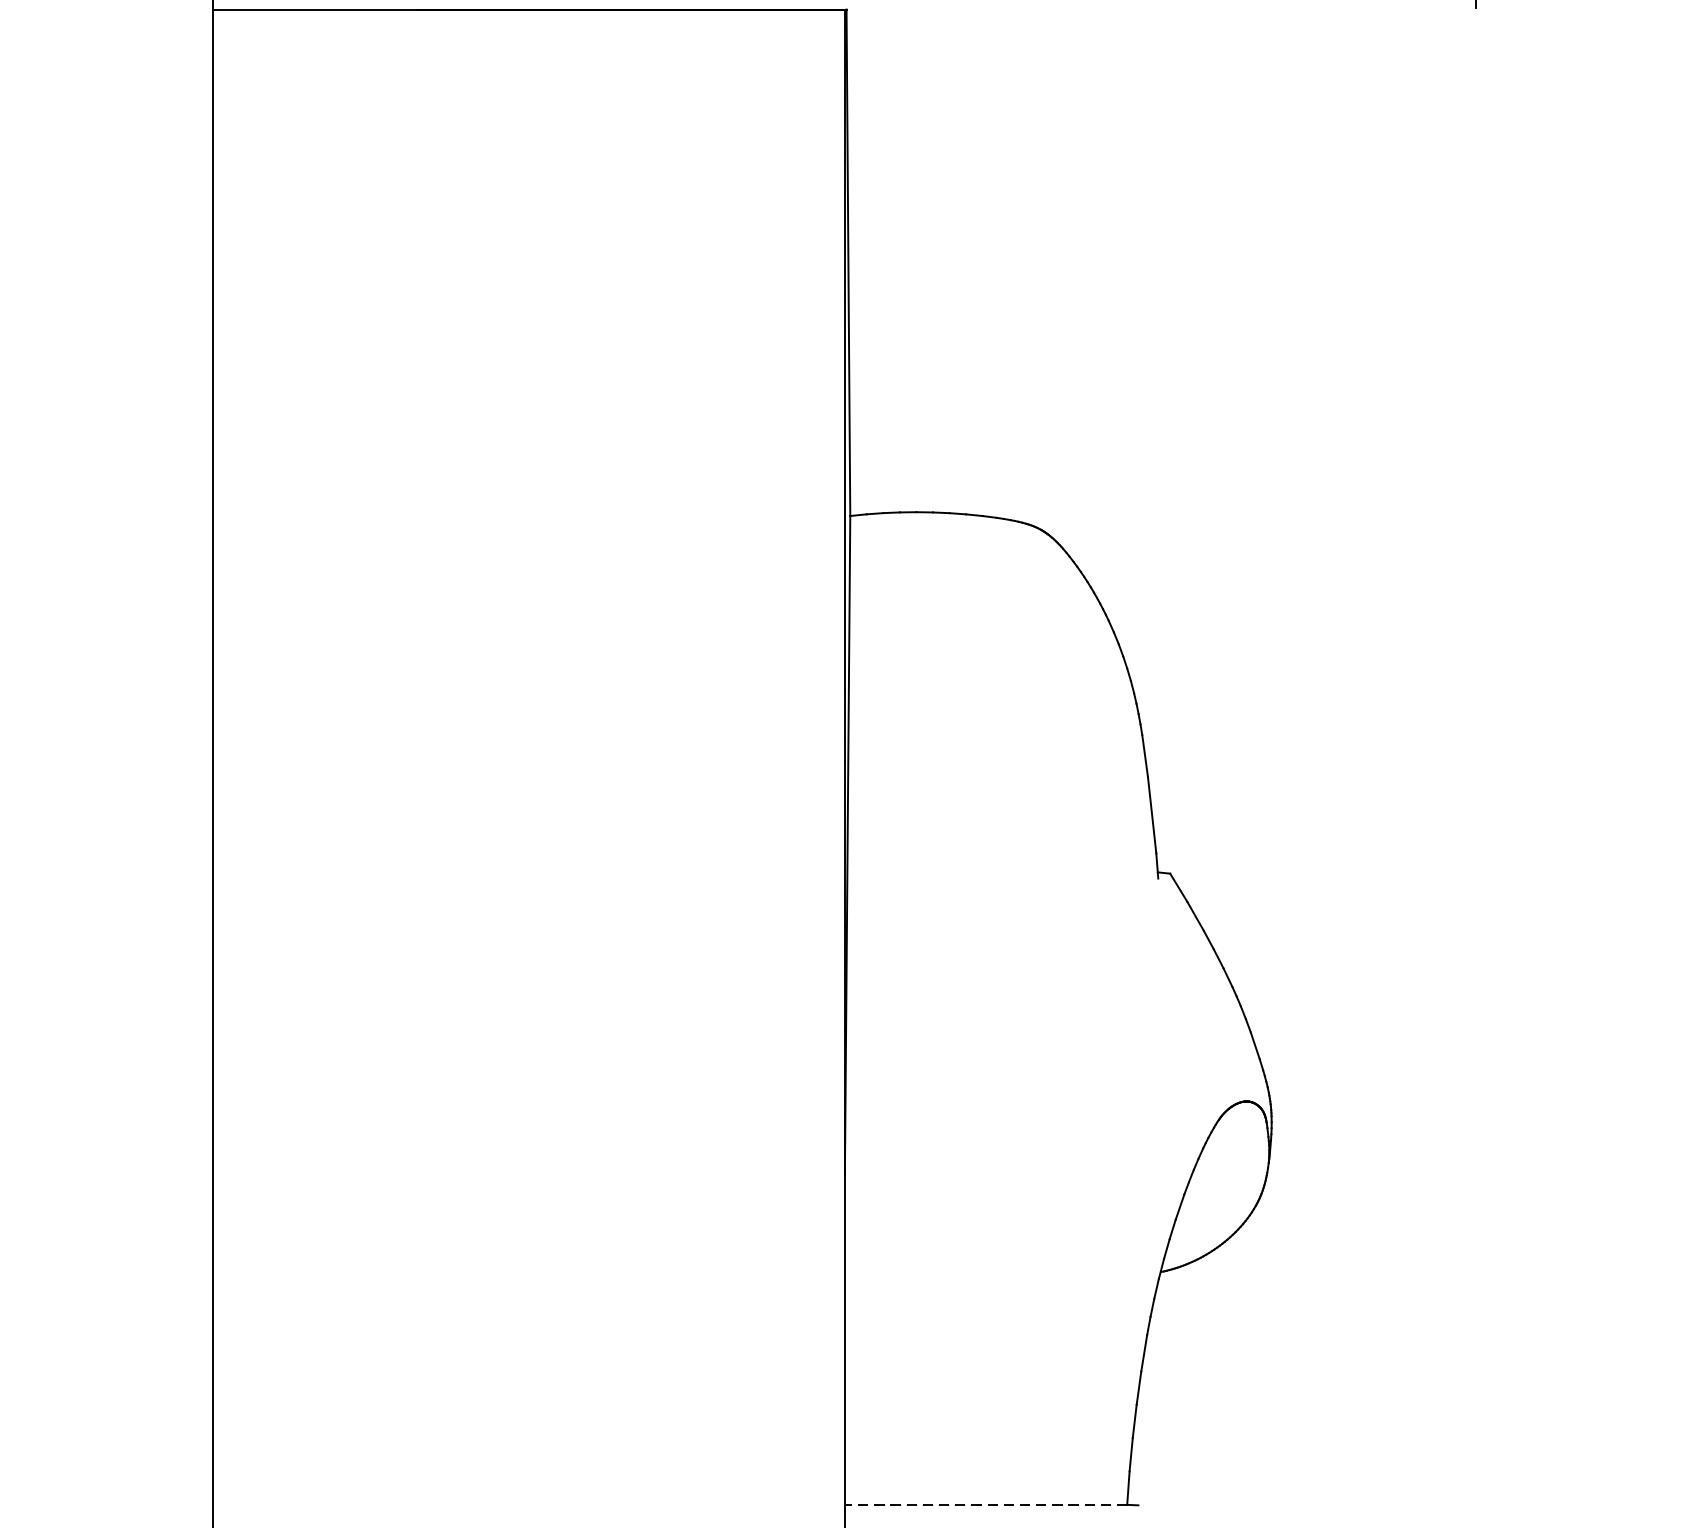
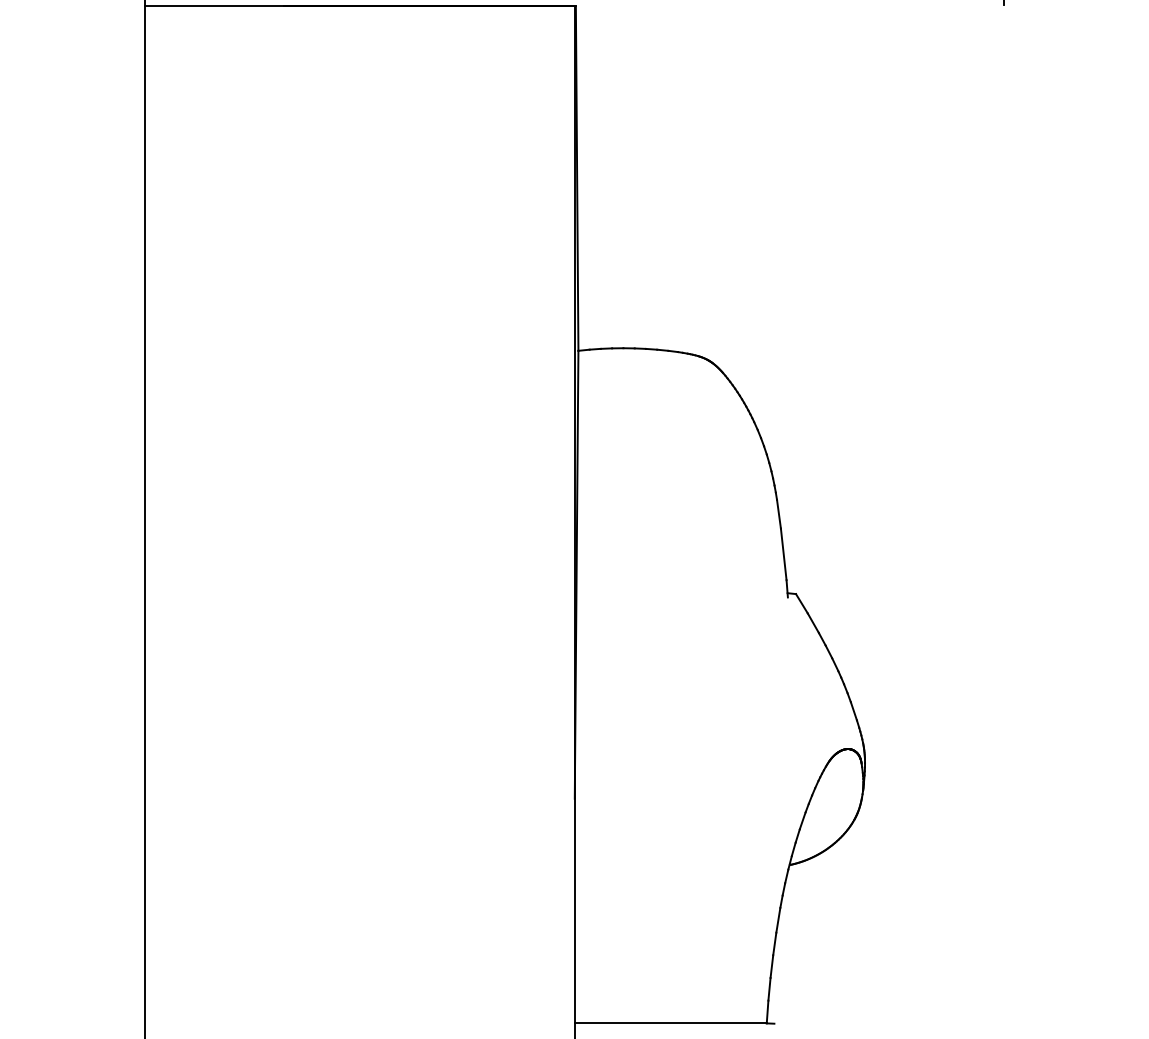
line: (985, 1505) -> (670, 1023), dashed -> solid

